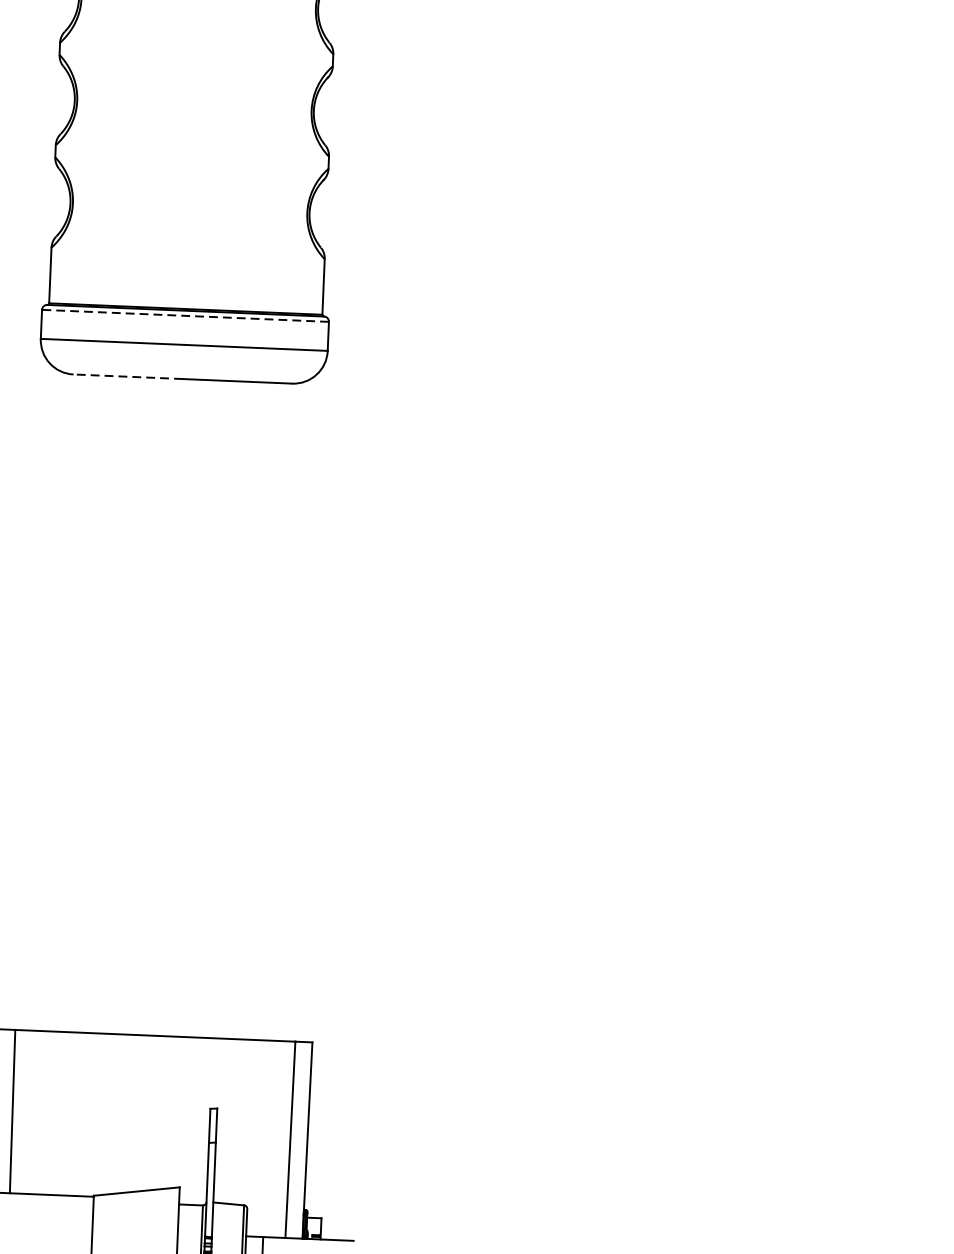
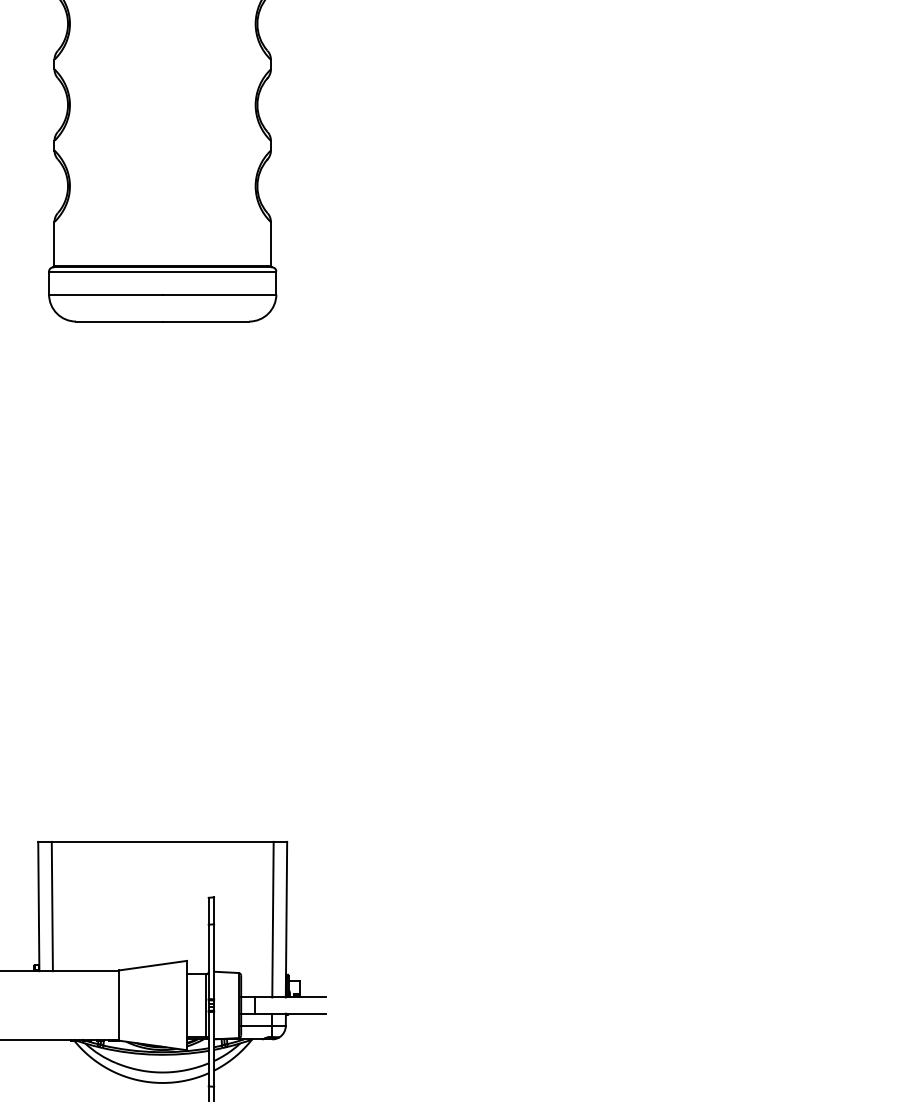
line: (185, 315) -> (162, 271), dashed -> solid
line: (127, 376) -> (118, 321), dashed -> solid

